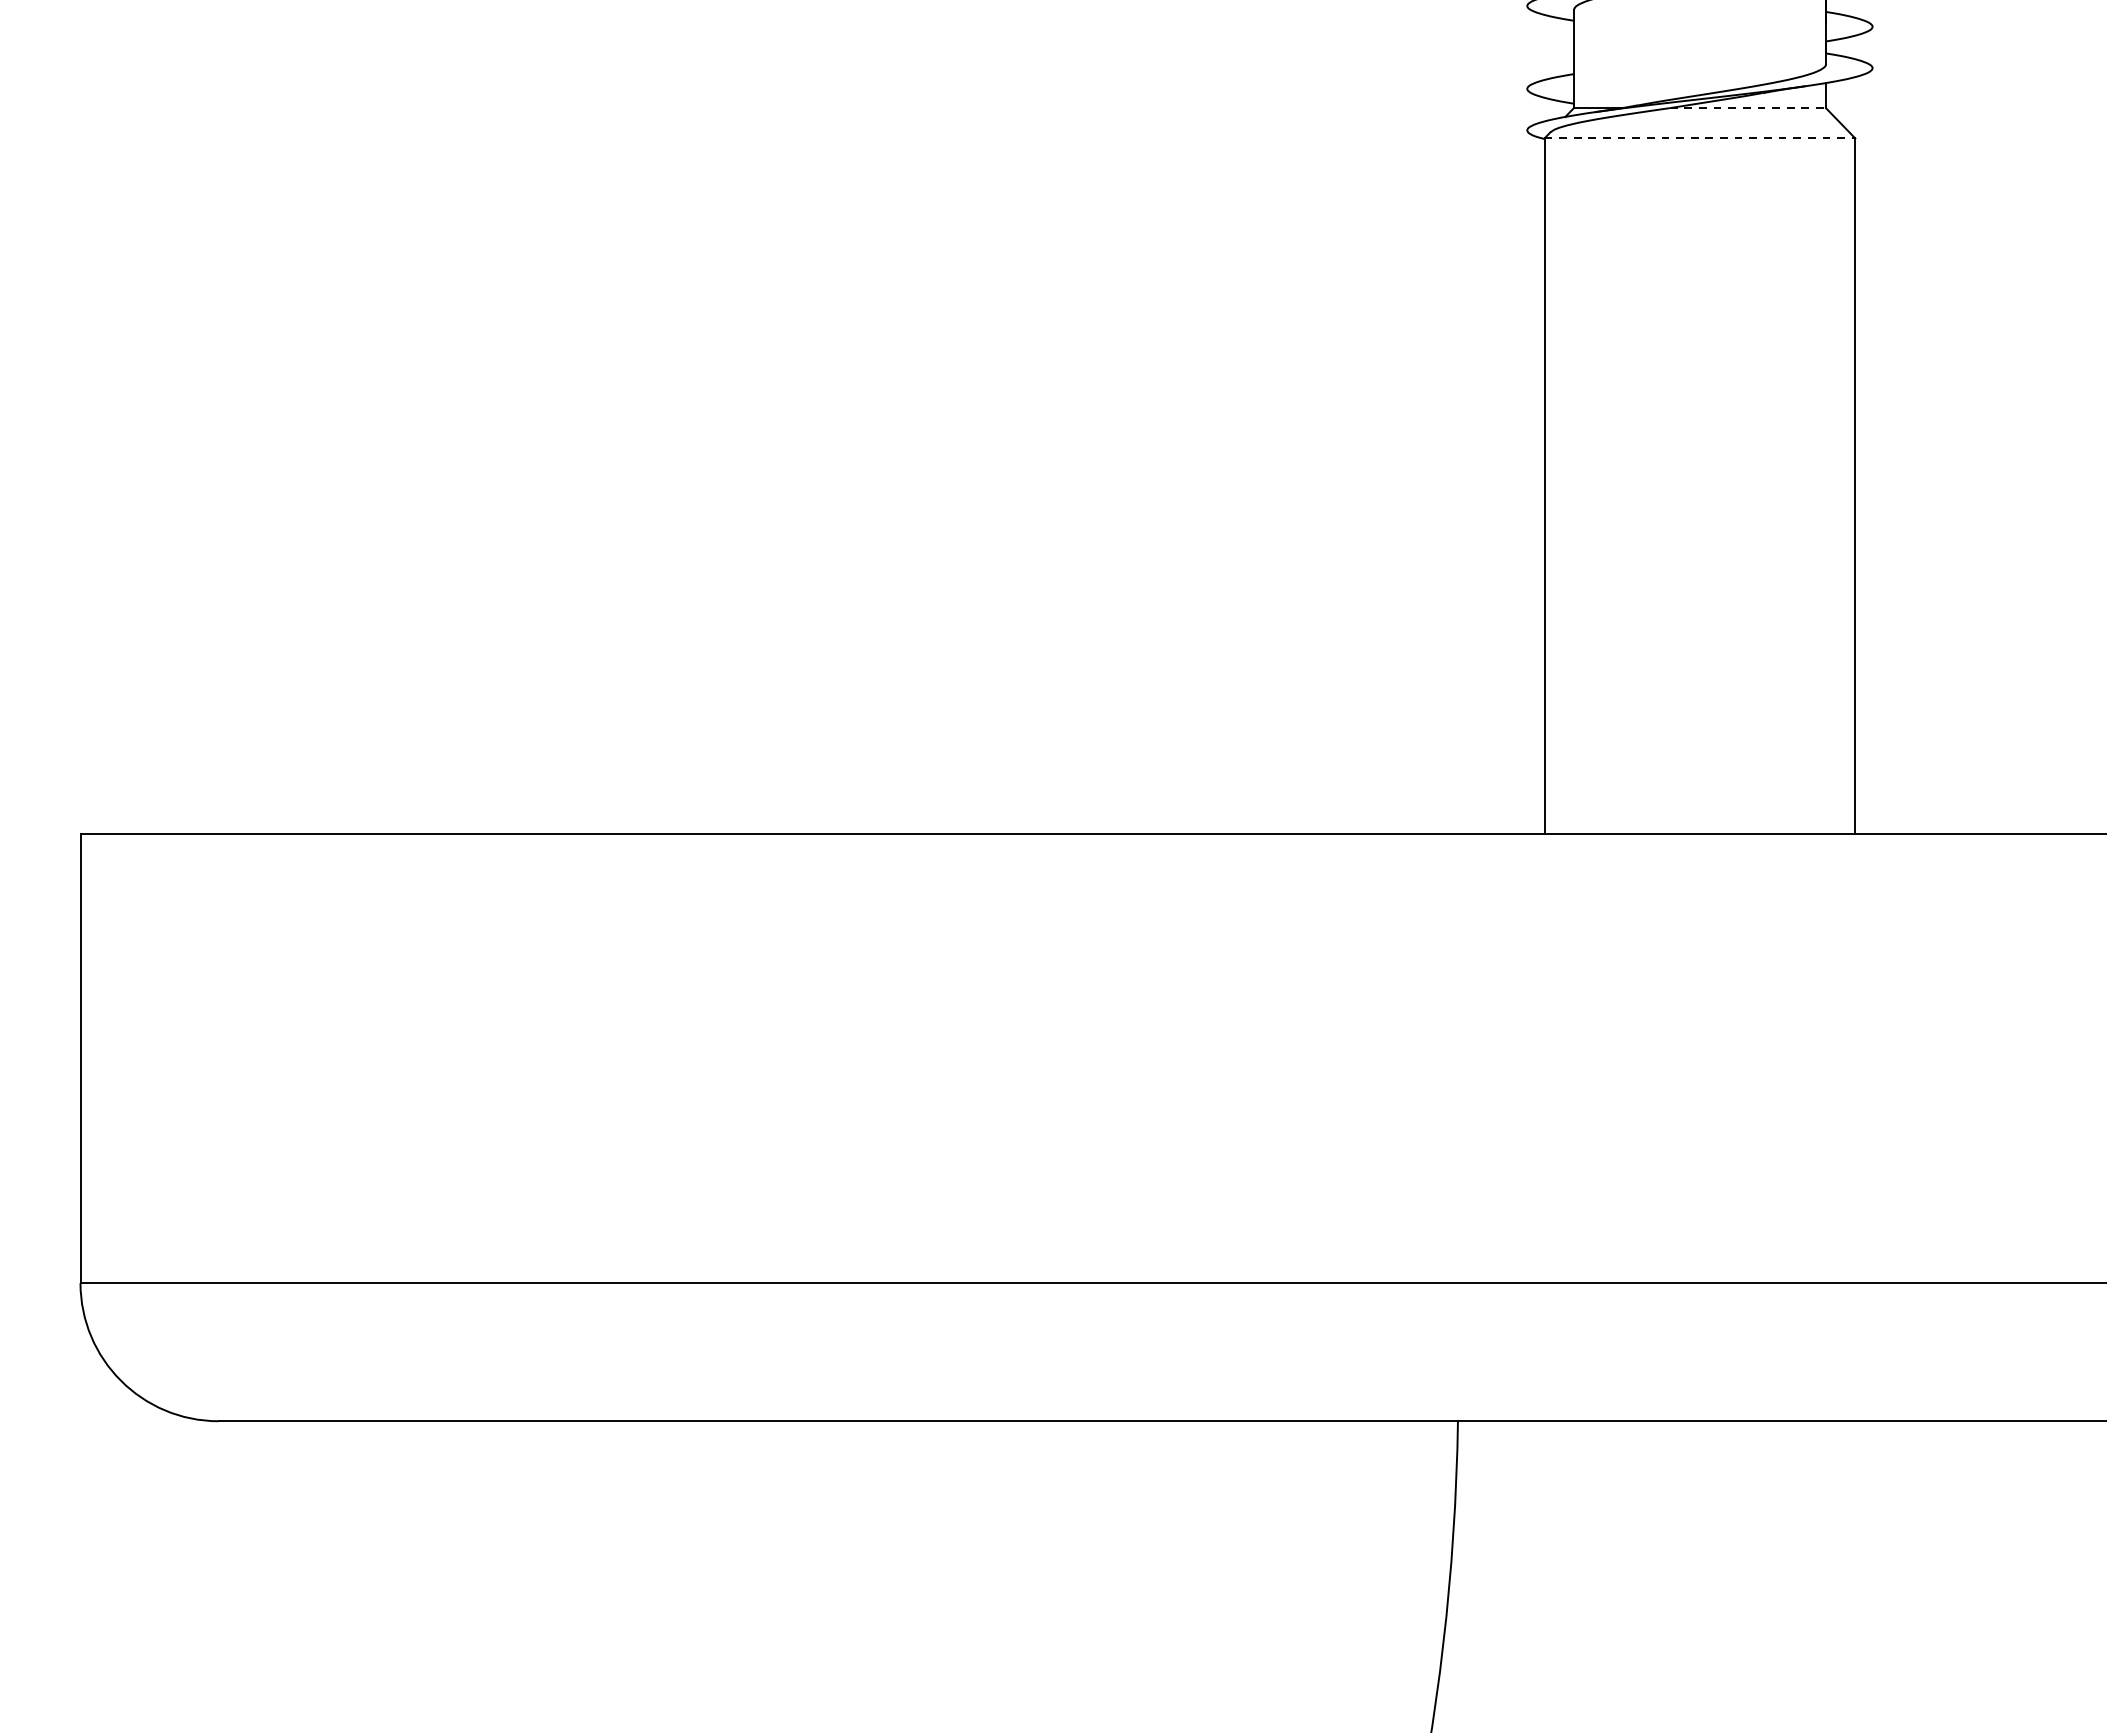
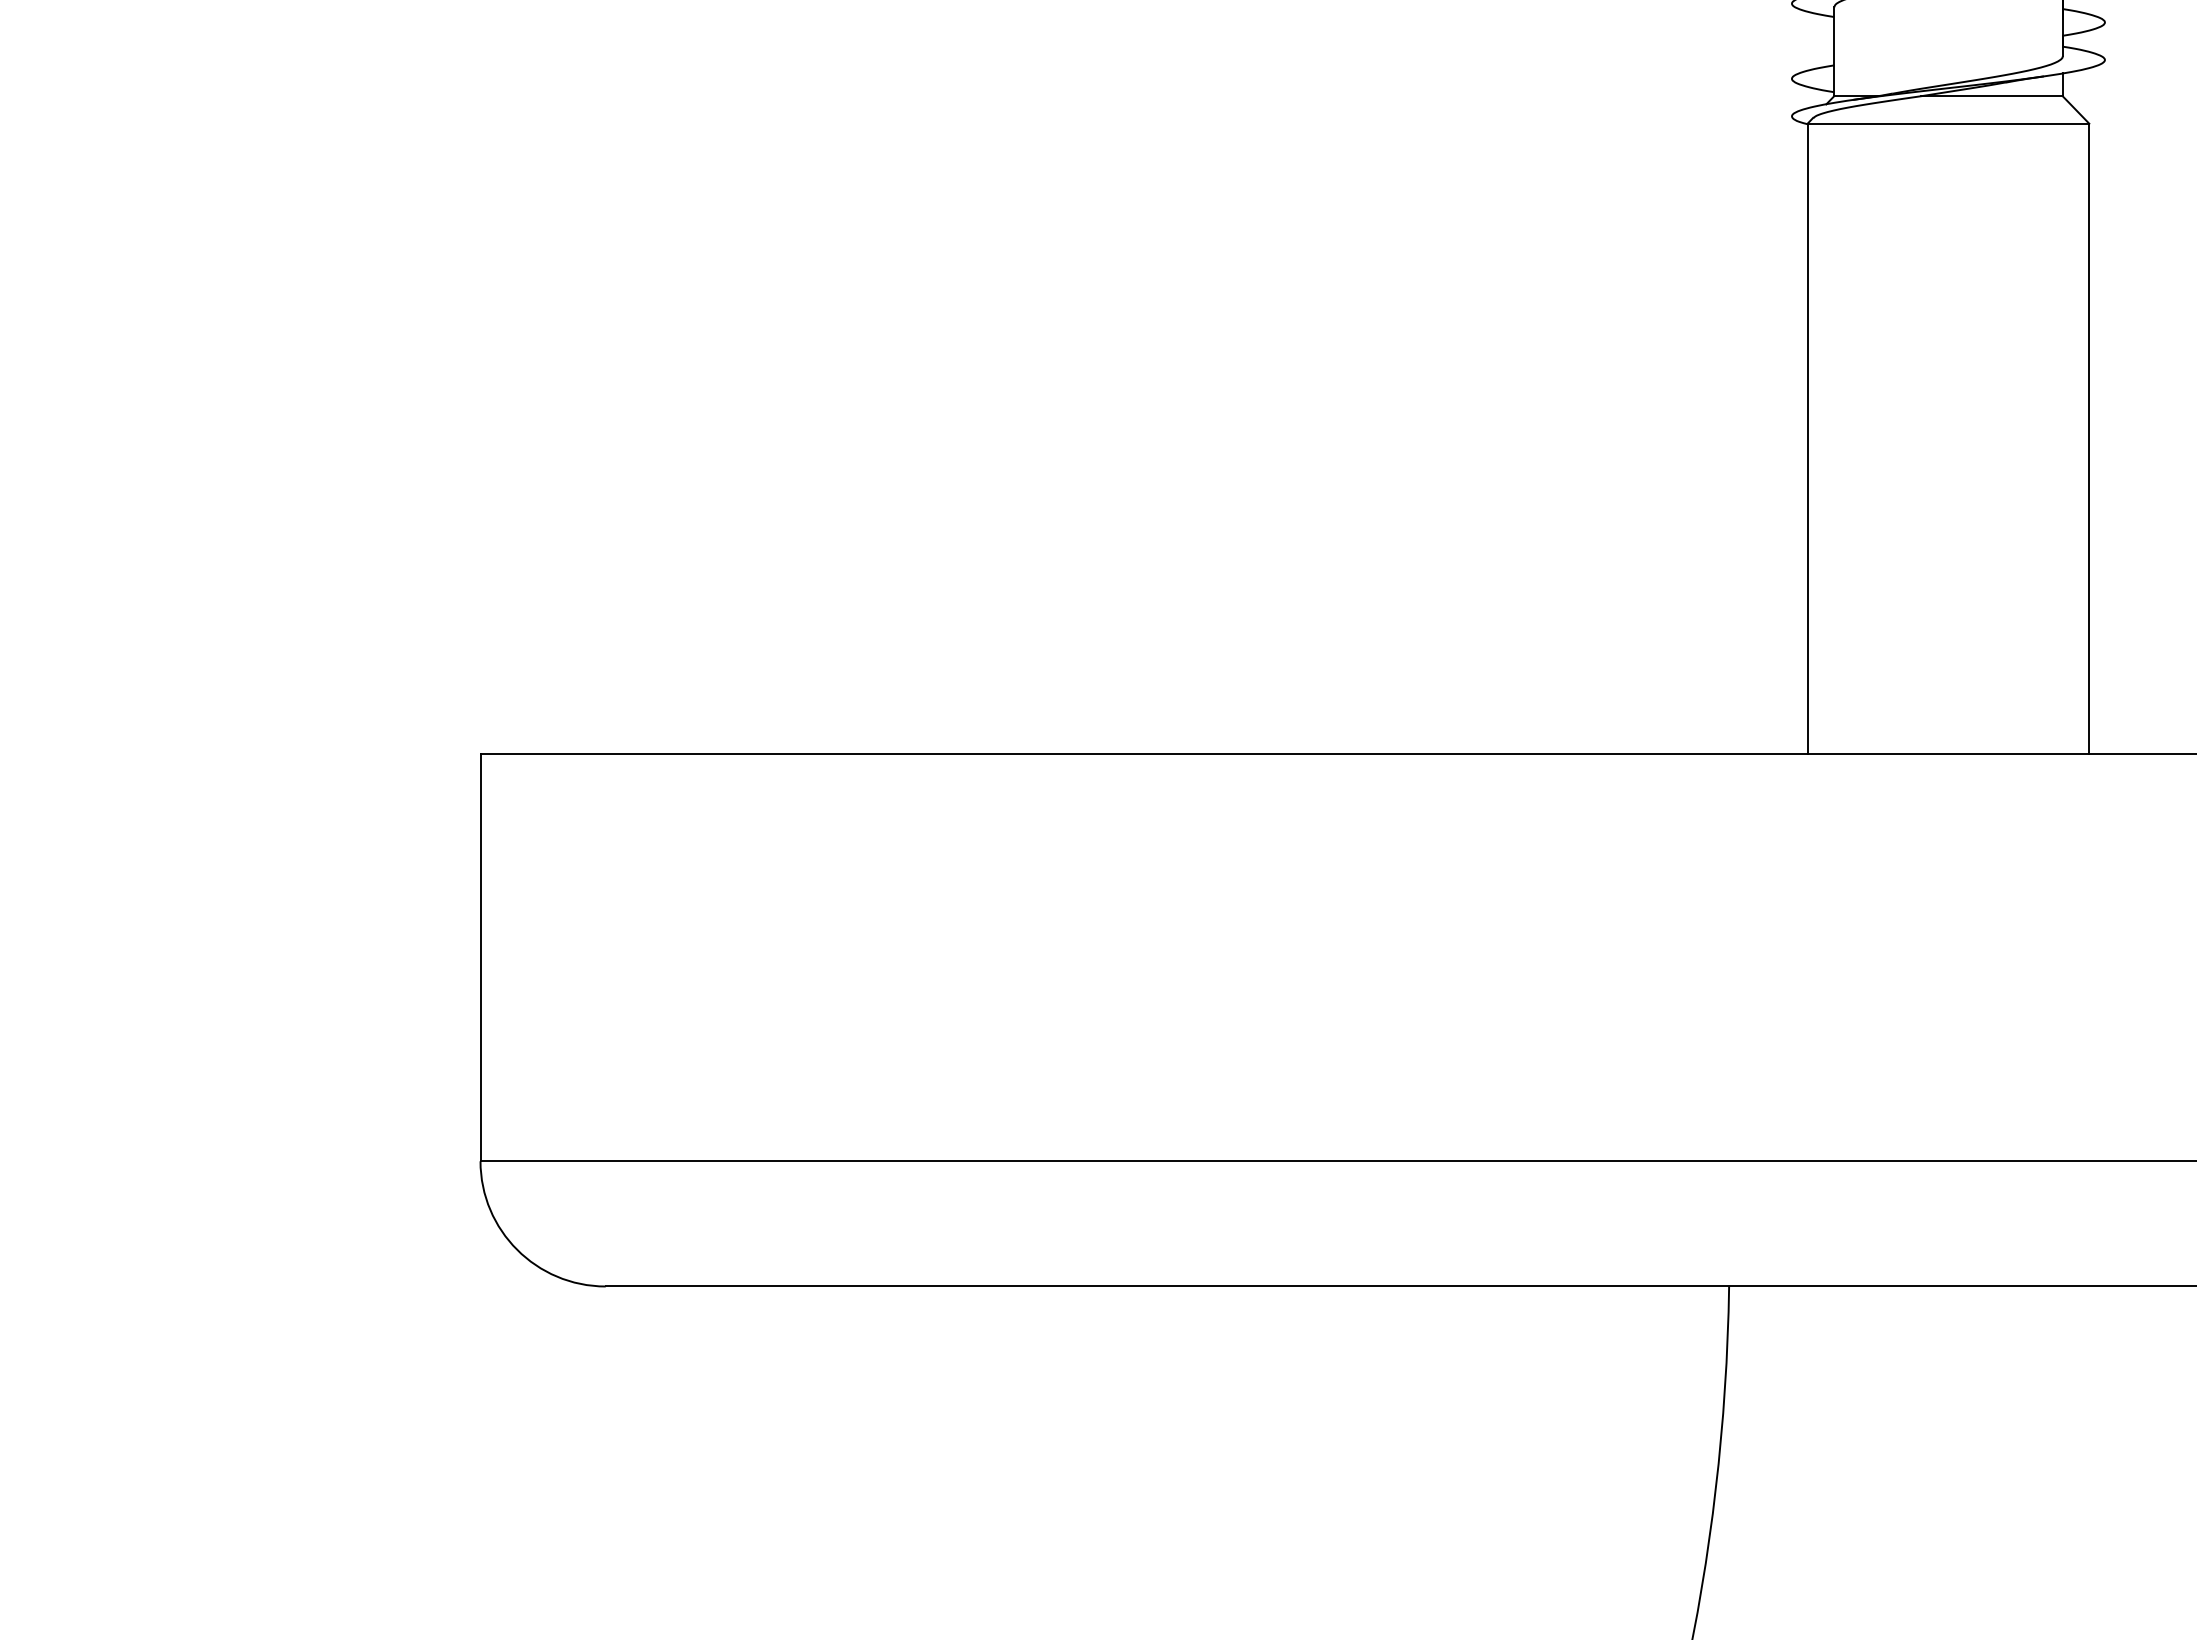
line: (1747, 108) -> (1991, 96), dashed -> solid
line: (1699, 138) -> (1948, 123), dashed -> solid

